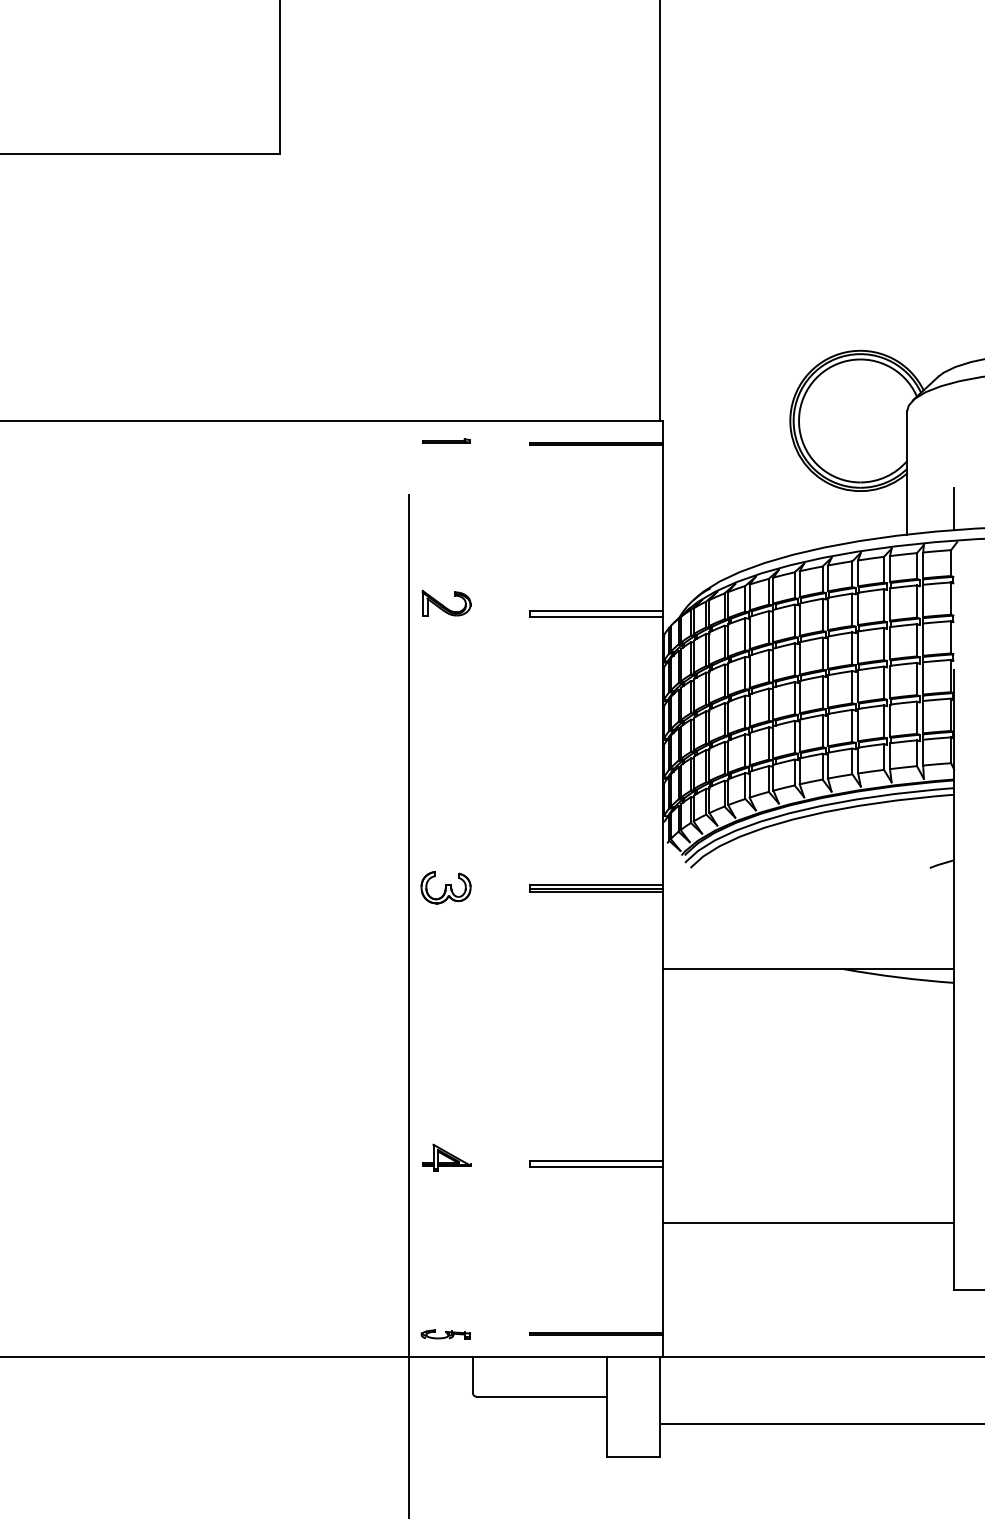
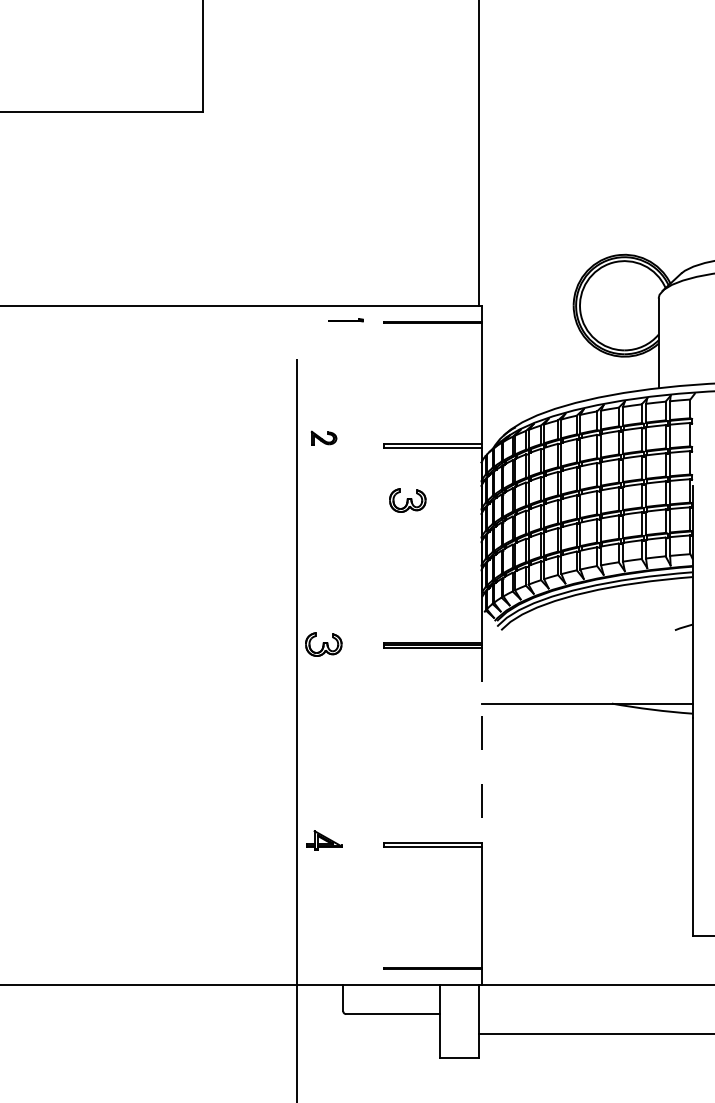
part: (445, 441) -> (345, 320), moved
line: (953, 508) -> (692, 369), removed
part: (445, 602) -> (323, 437), size x0.7
part: (561, 689) -> (407, 500), added
line: (663, 1026) -> (481, 745), solid -> dashed
line: (807, 1222) -> (586, 887), removed
part: (445, 1333) -> (323, 968), removed

